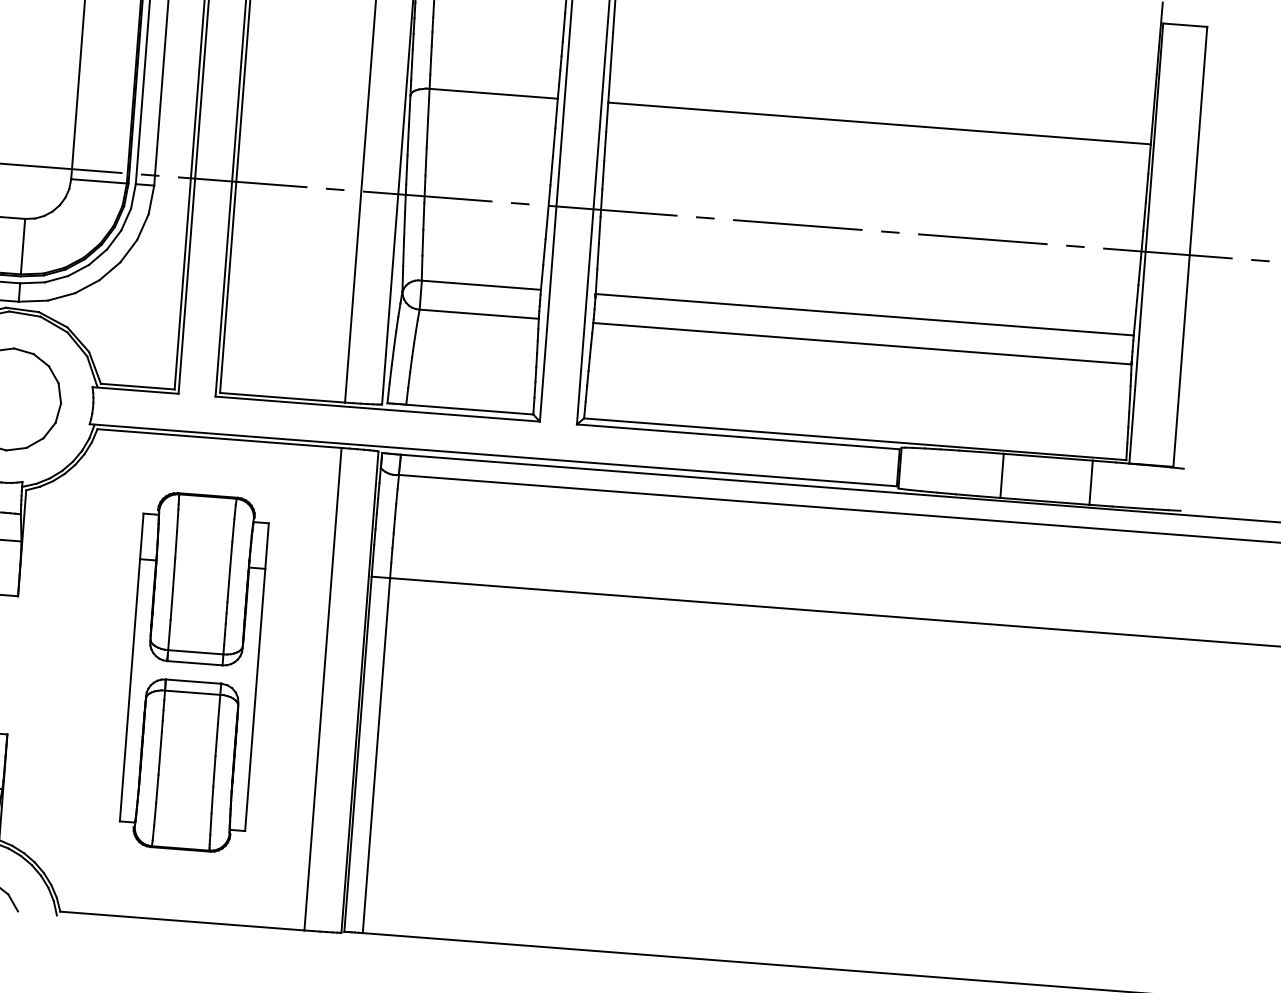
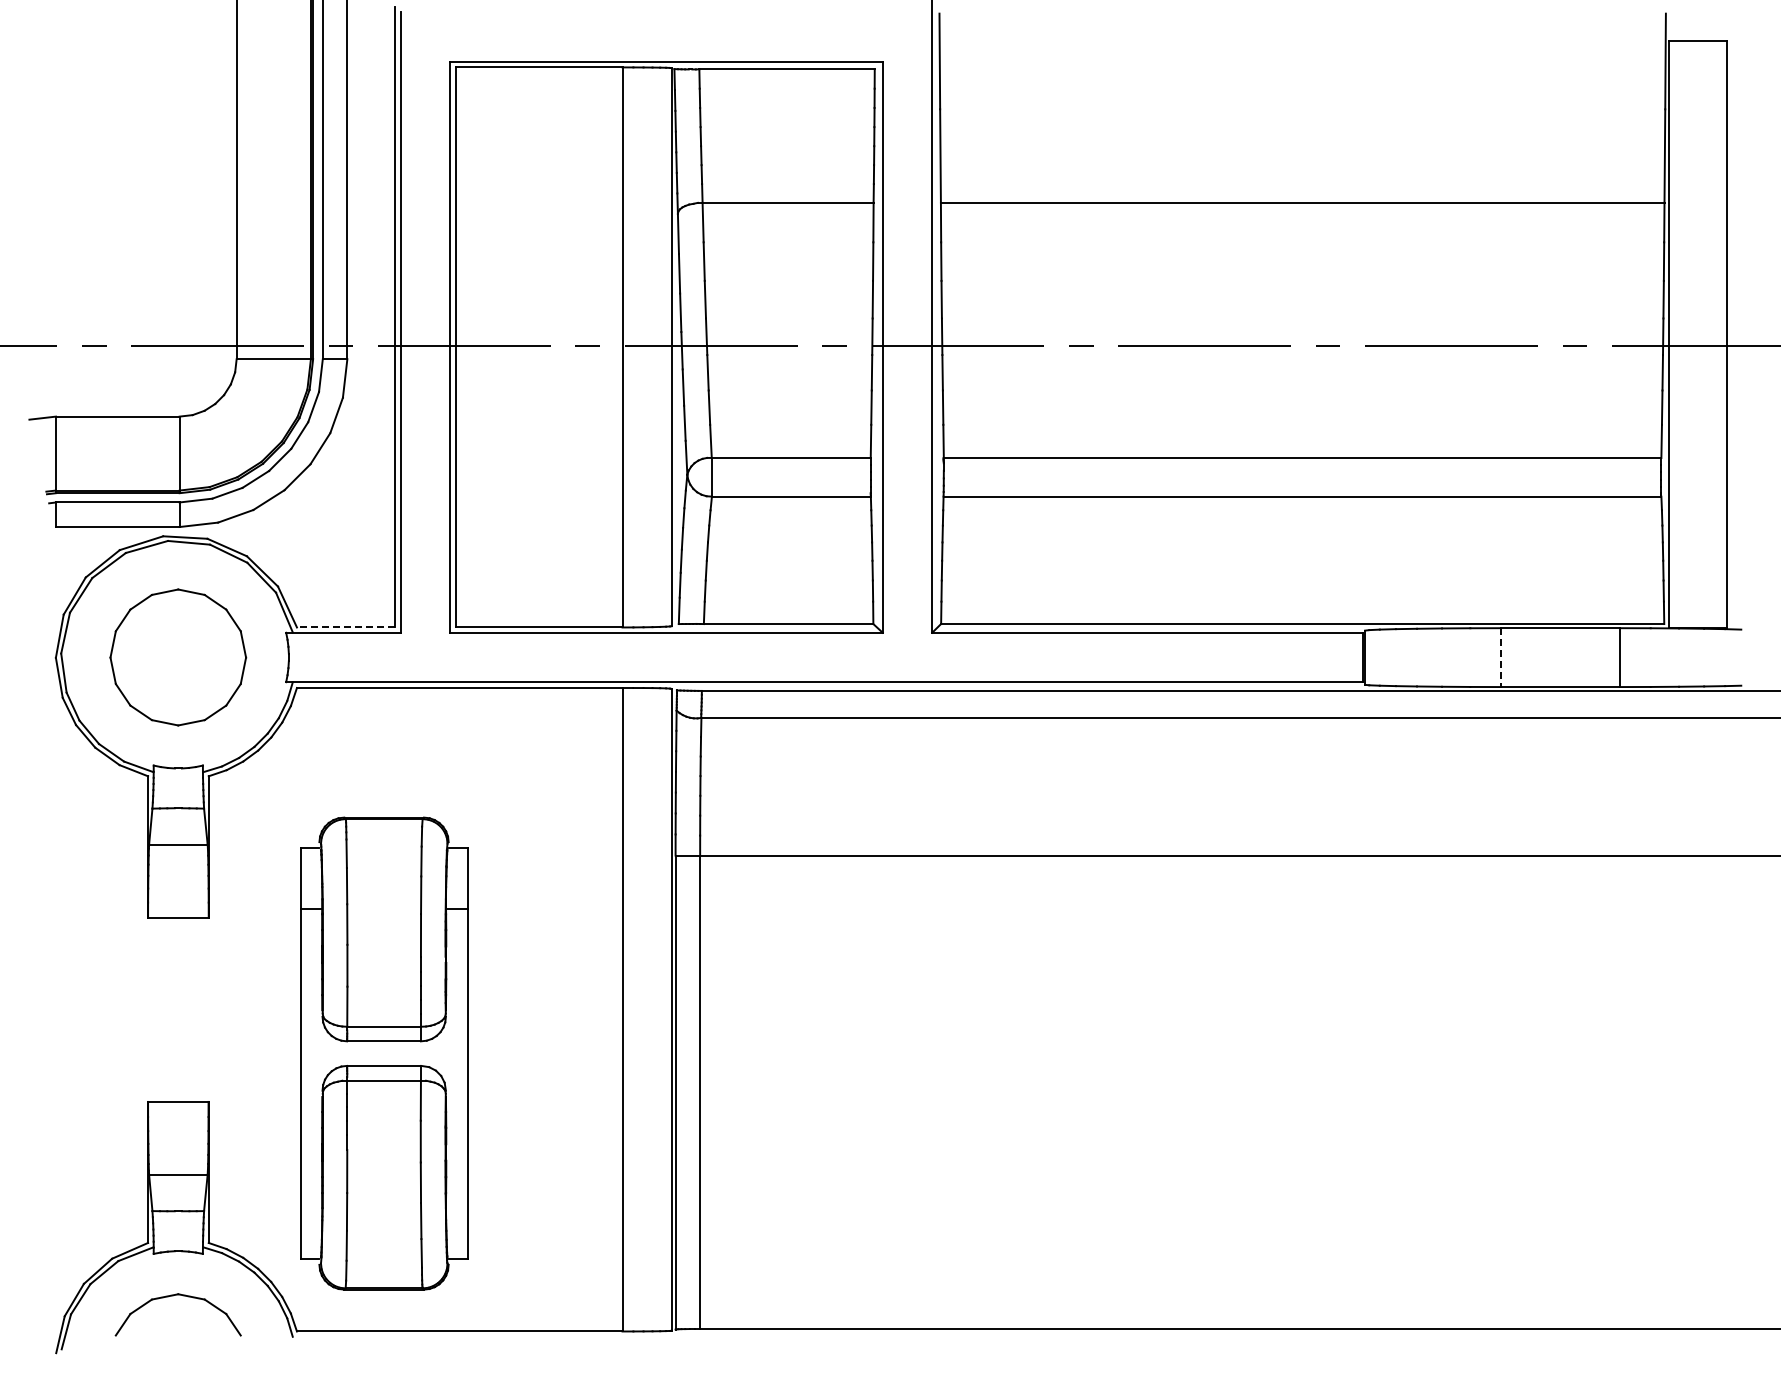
line: (137, 386) -> (345, 627), solid -> dashed
line: (1002, 476) -> (1501, 658), solid -> dashed
part: (194, 672) -> (384, 1053), moved

